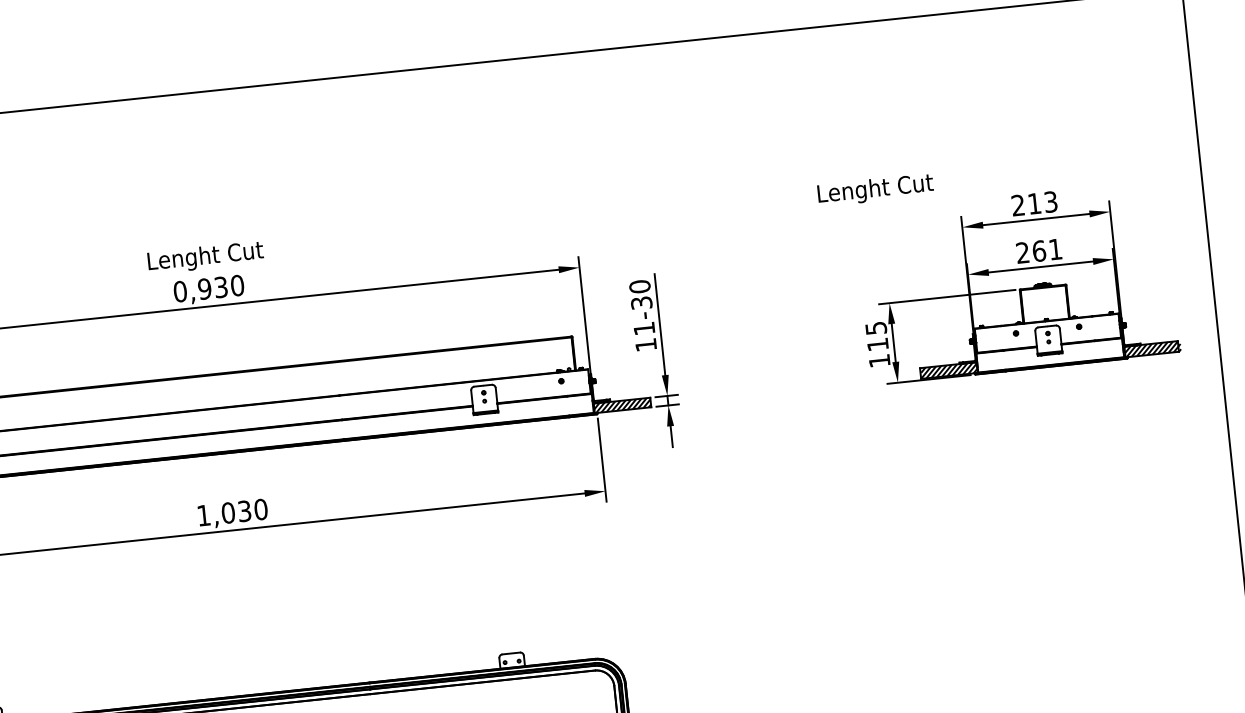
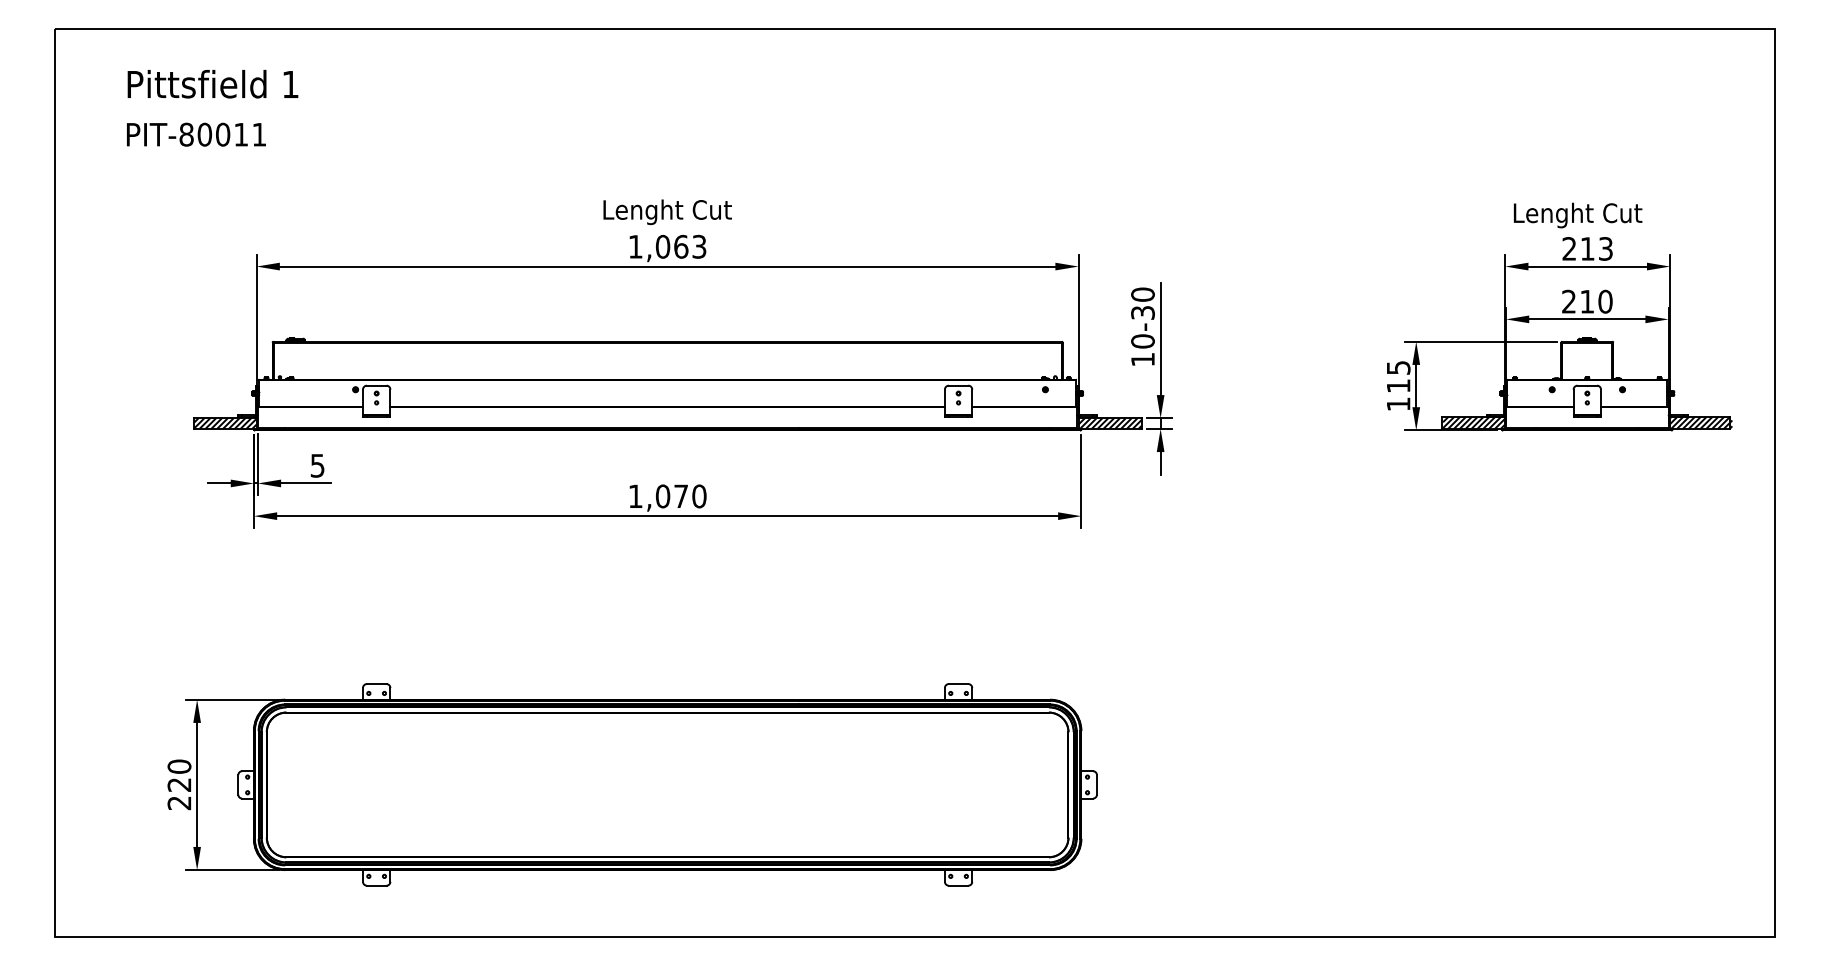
text: (876, 190) -> (1578, 215), moved
text: (1047, 250) -> (1596, 301), 261 -> 210
text: (208, 288) -> (667, 246), 0,930 -> 1,063
text: (643, 328) -> (1142, 341), 11-30 -> 10-30
text: (244, 511) -> (680, 496), 1,030 -> 1,070

